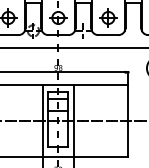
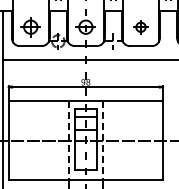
part: (107, 18) -> (140, 27), size x0.7
line: (42, 121) -> (68, 141), solid -> dashed
line: (74, 121) -> (103, 141), solid -> dashed

